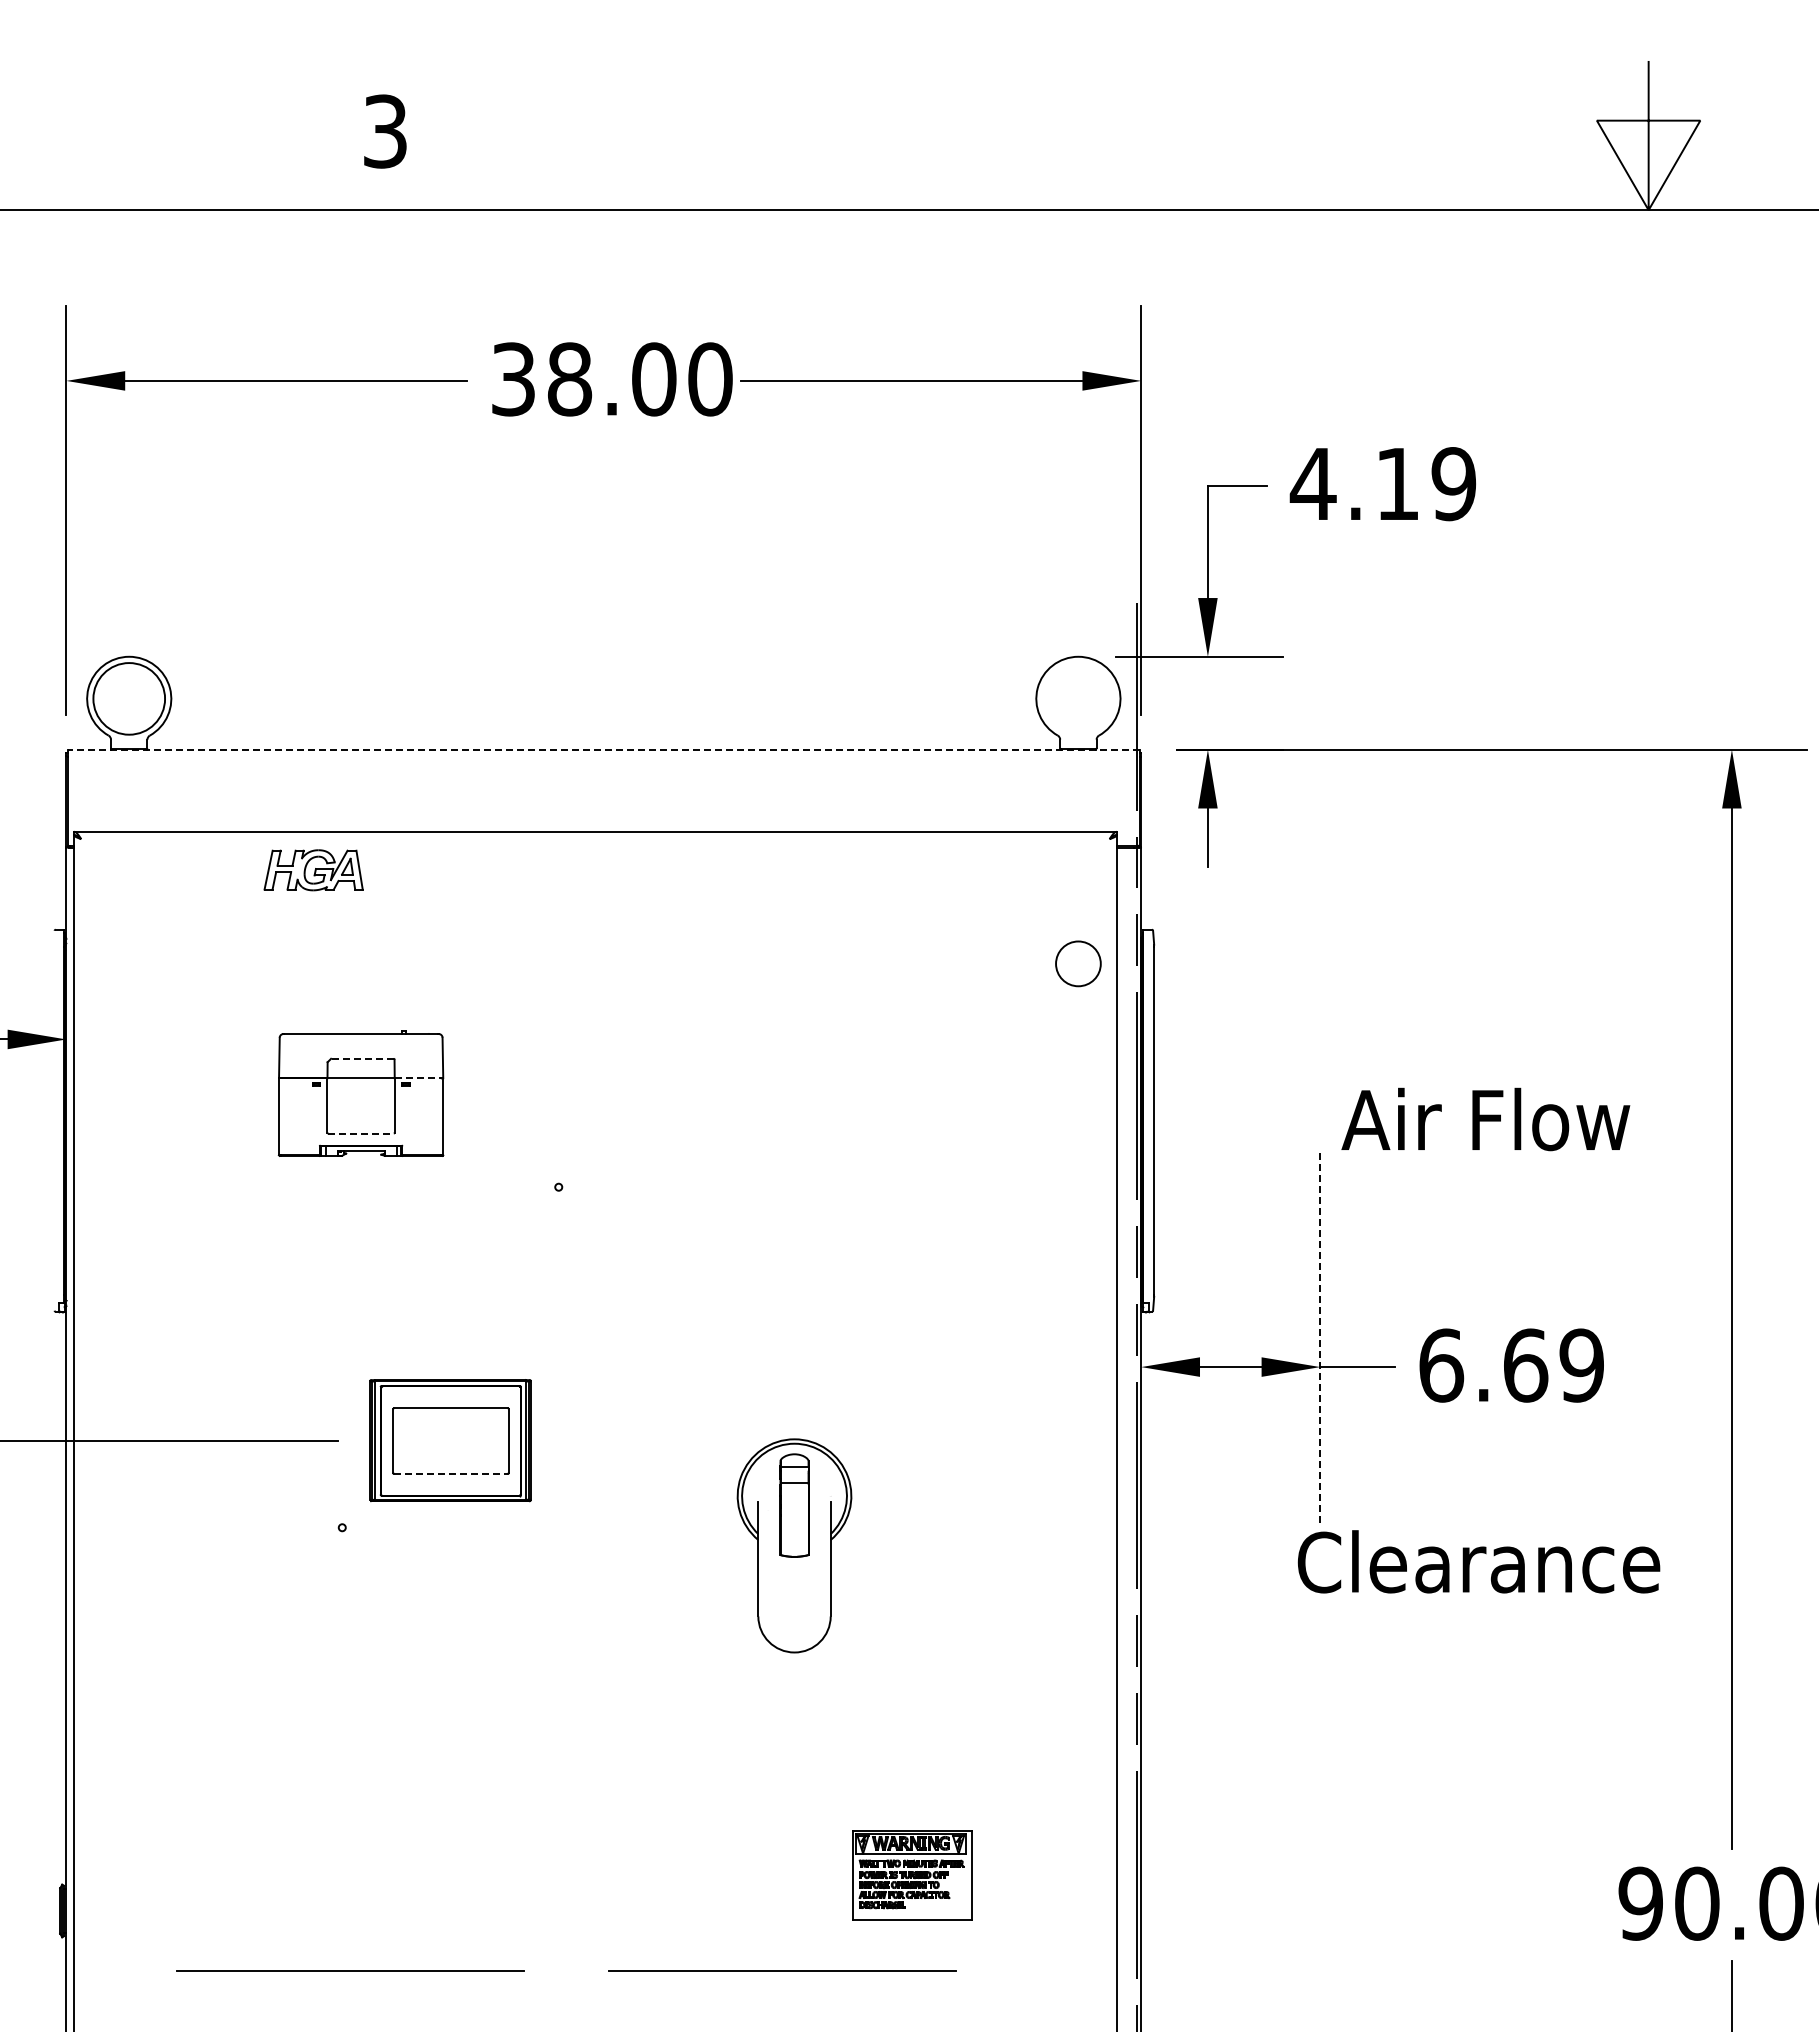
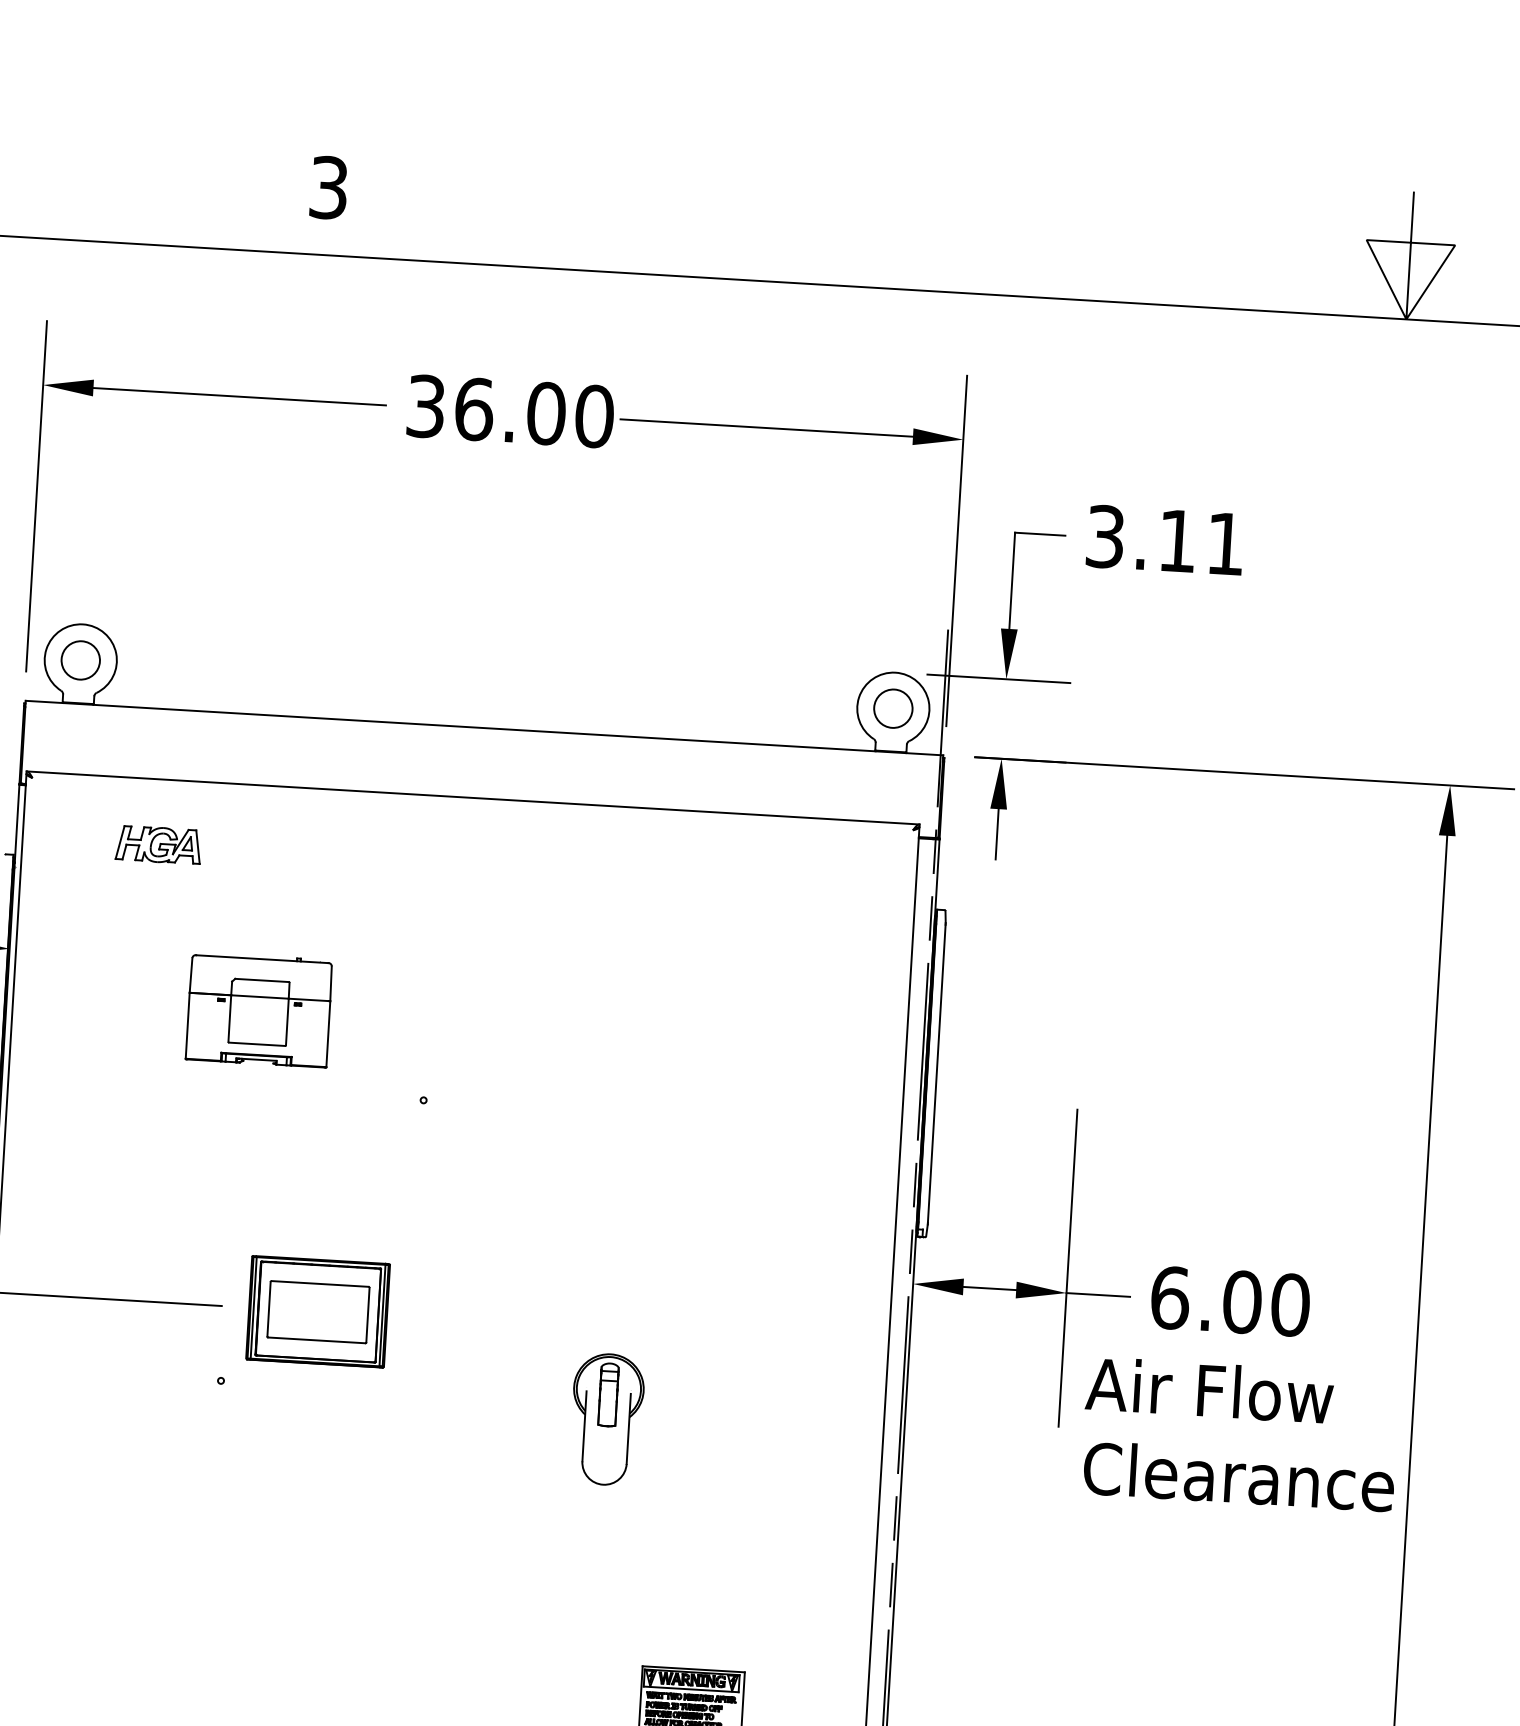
text: (570, 379) -> (474, 409), 38.00 -> 36.00
text: (1382, 484) -> (1164, 540), 4.19 -> 3.11
circle: (128, 698) -> (80, 660), size x0.62
line: (603, 749) -> (484, 727), dashed -> solid
part: (313, 870) -> (158, 845), moved
circle: (1078, 963) -> (893, 708), moved
line: (361, 1058) -> (261, 980), dashed -> solid
line: (418, 1078) -> (309, 1000), dashed -> solid
text: (1485, 1119) -> (1209, 1390), moved
line: (361, 1133) -> (257, 1044), dashed -> solid
line: (1320, 1338) -> (1068, 1268), dashed -> solid
text: (1553, 1365) -> (1266, 1303), 6.69 -> 6.00
line: (451, 1474) -> (317, 1340), dashed -> solid
part: (793, 1546) -> (606, 1419), size x0.71
text: (1478, 1561) -> (1238, 1476), moved

